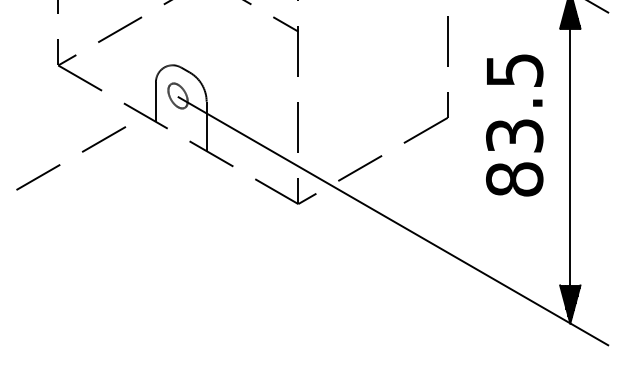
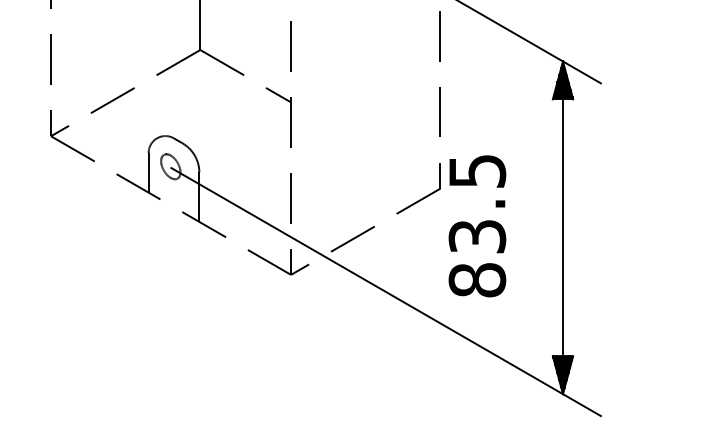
text: (514, 125) -> (477, 226), moved
line: (60, 165) -> (53, 236), removed

